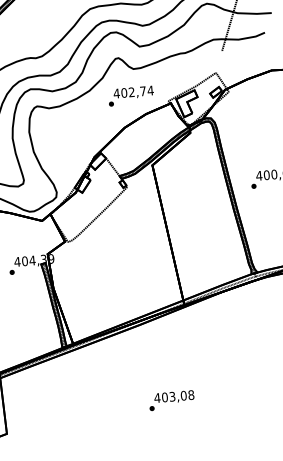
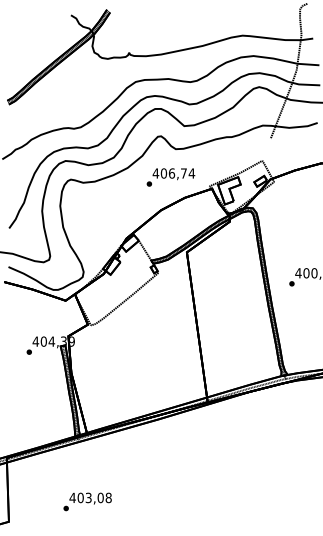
text: (131, 92) -> (171, 173), 402,74 -> 406,74
text: (171, 400) -> (87, 501), moved

